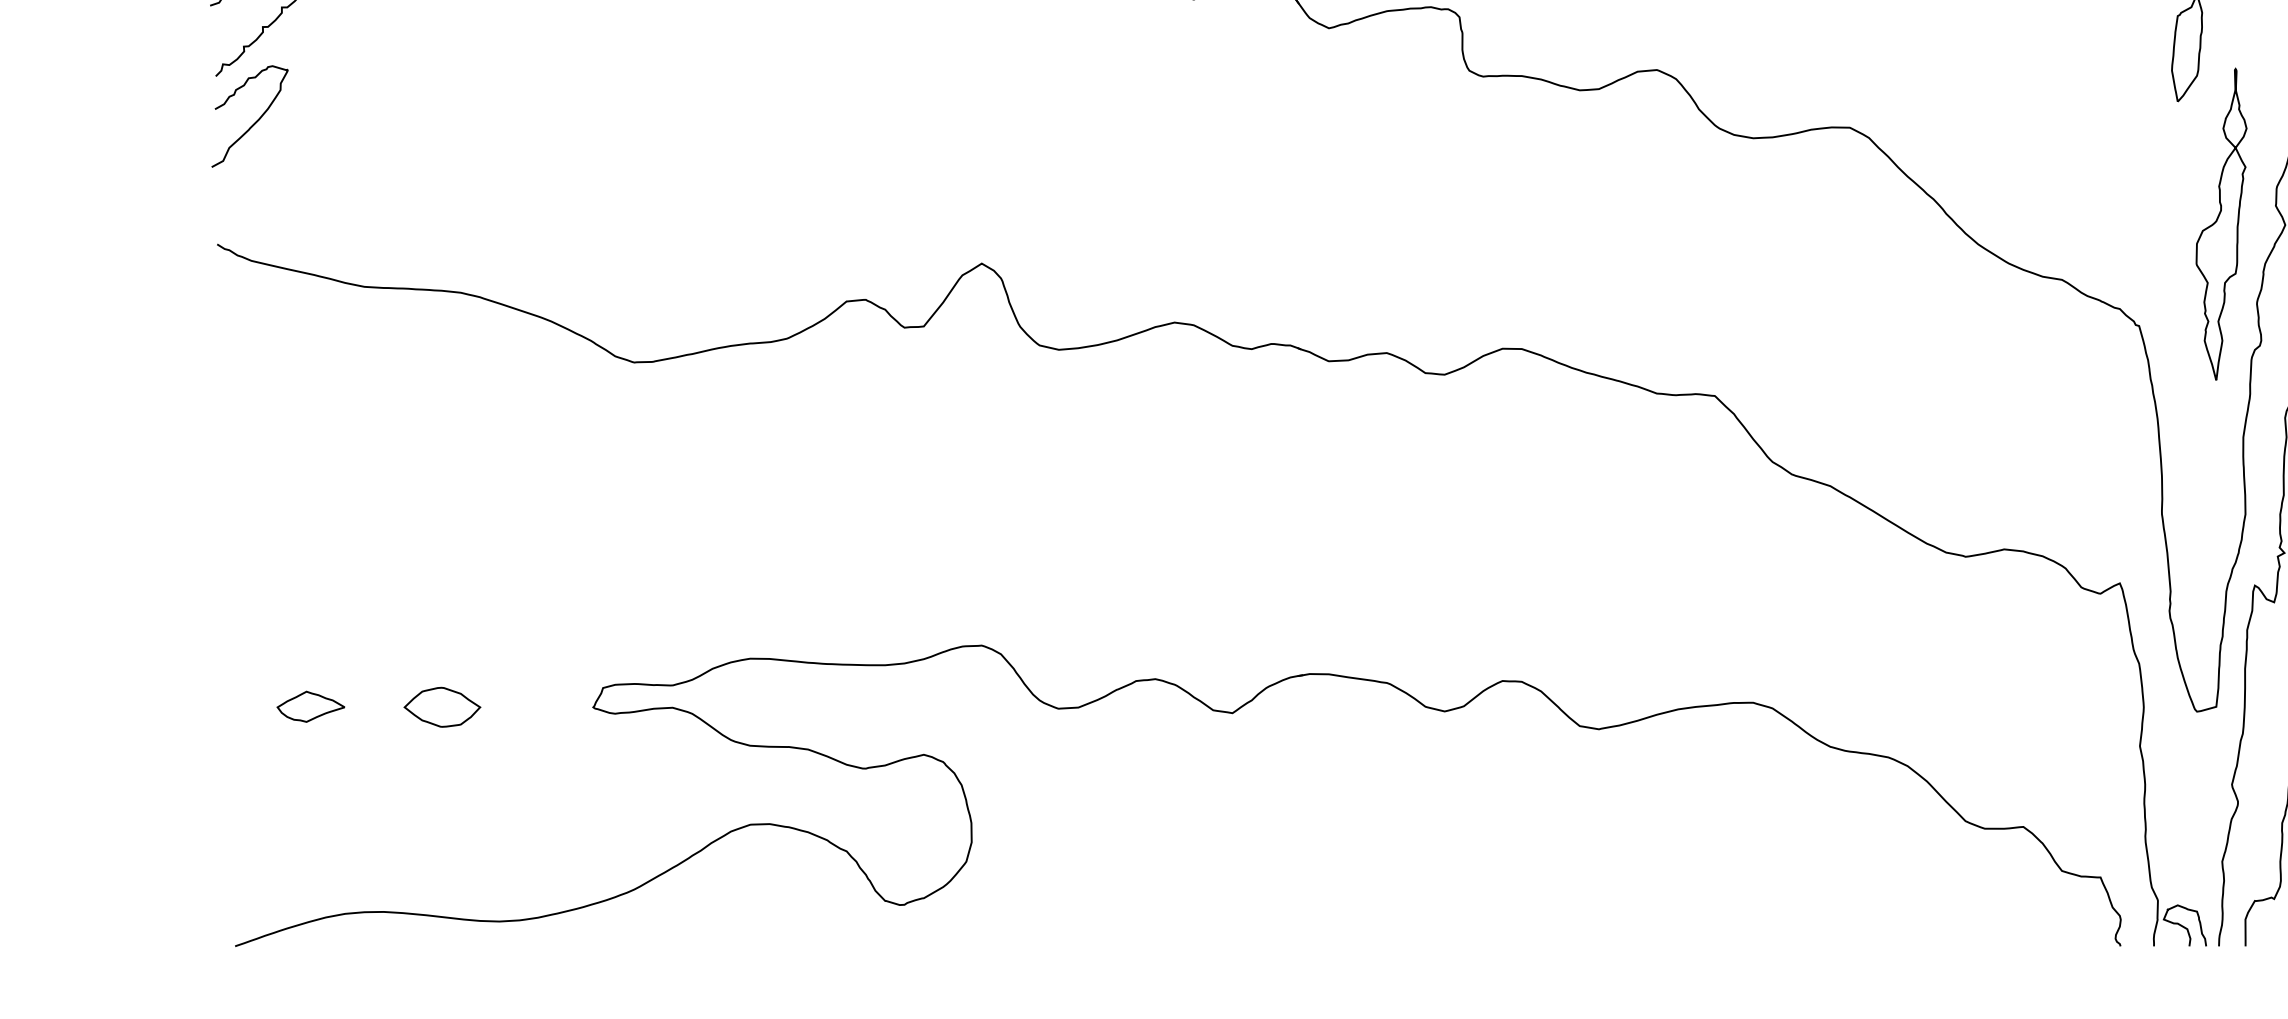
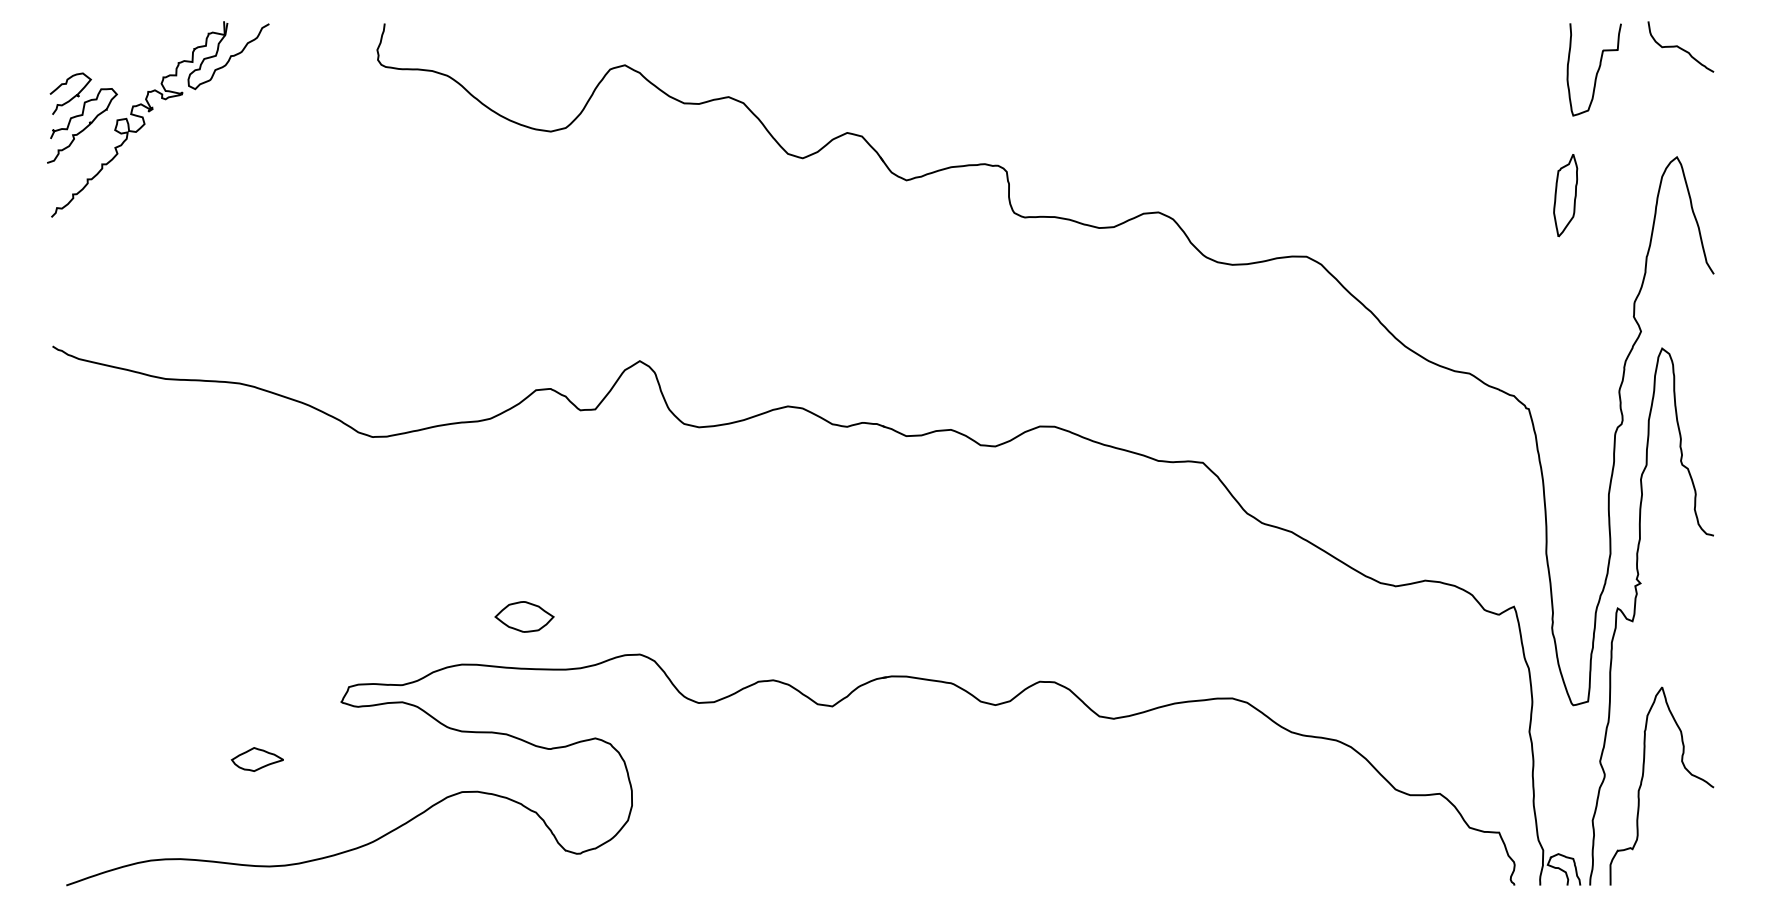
curve: (256, 120) -> (82, 251), removed
part: (2222, 223) -> (1592, 330), removed
part: (309, 706) -> (256, 759), moved
part: (442, 706) -> (524, 616), moved

